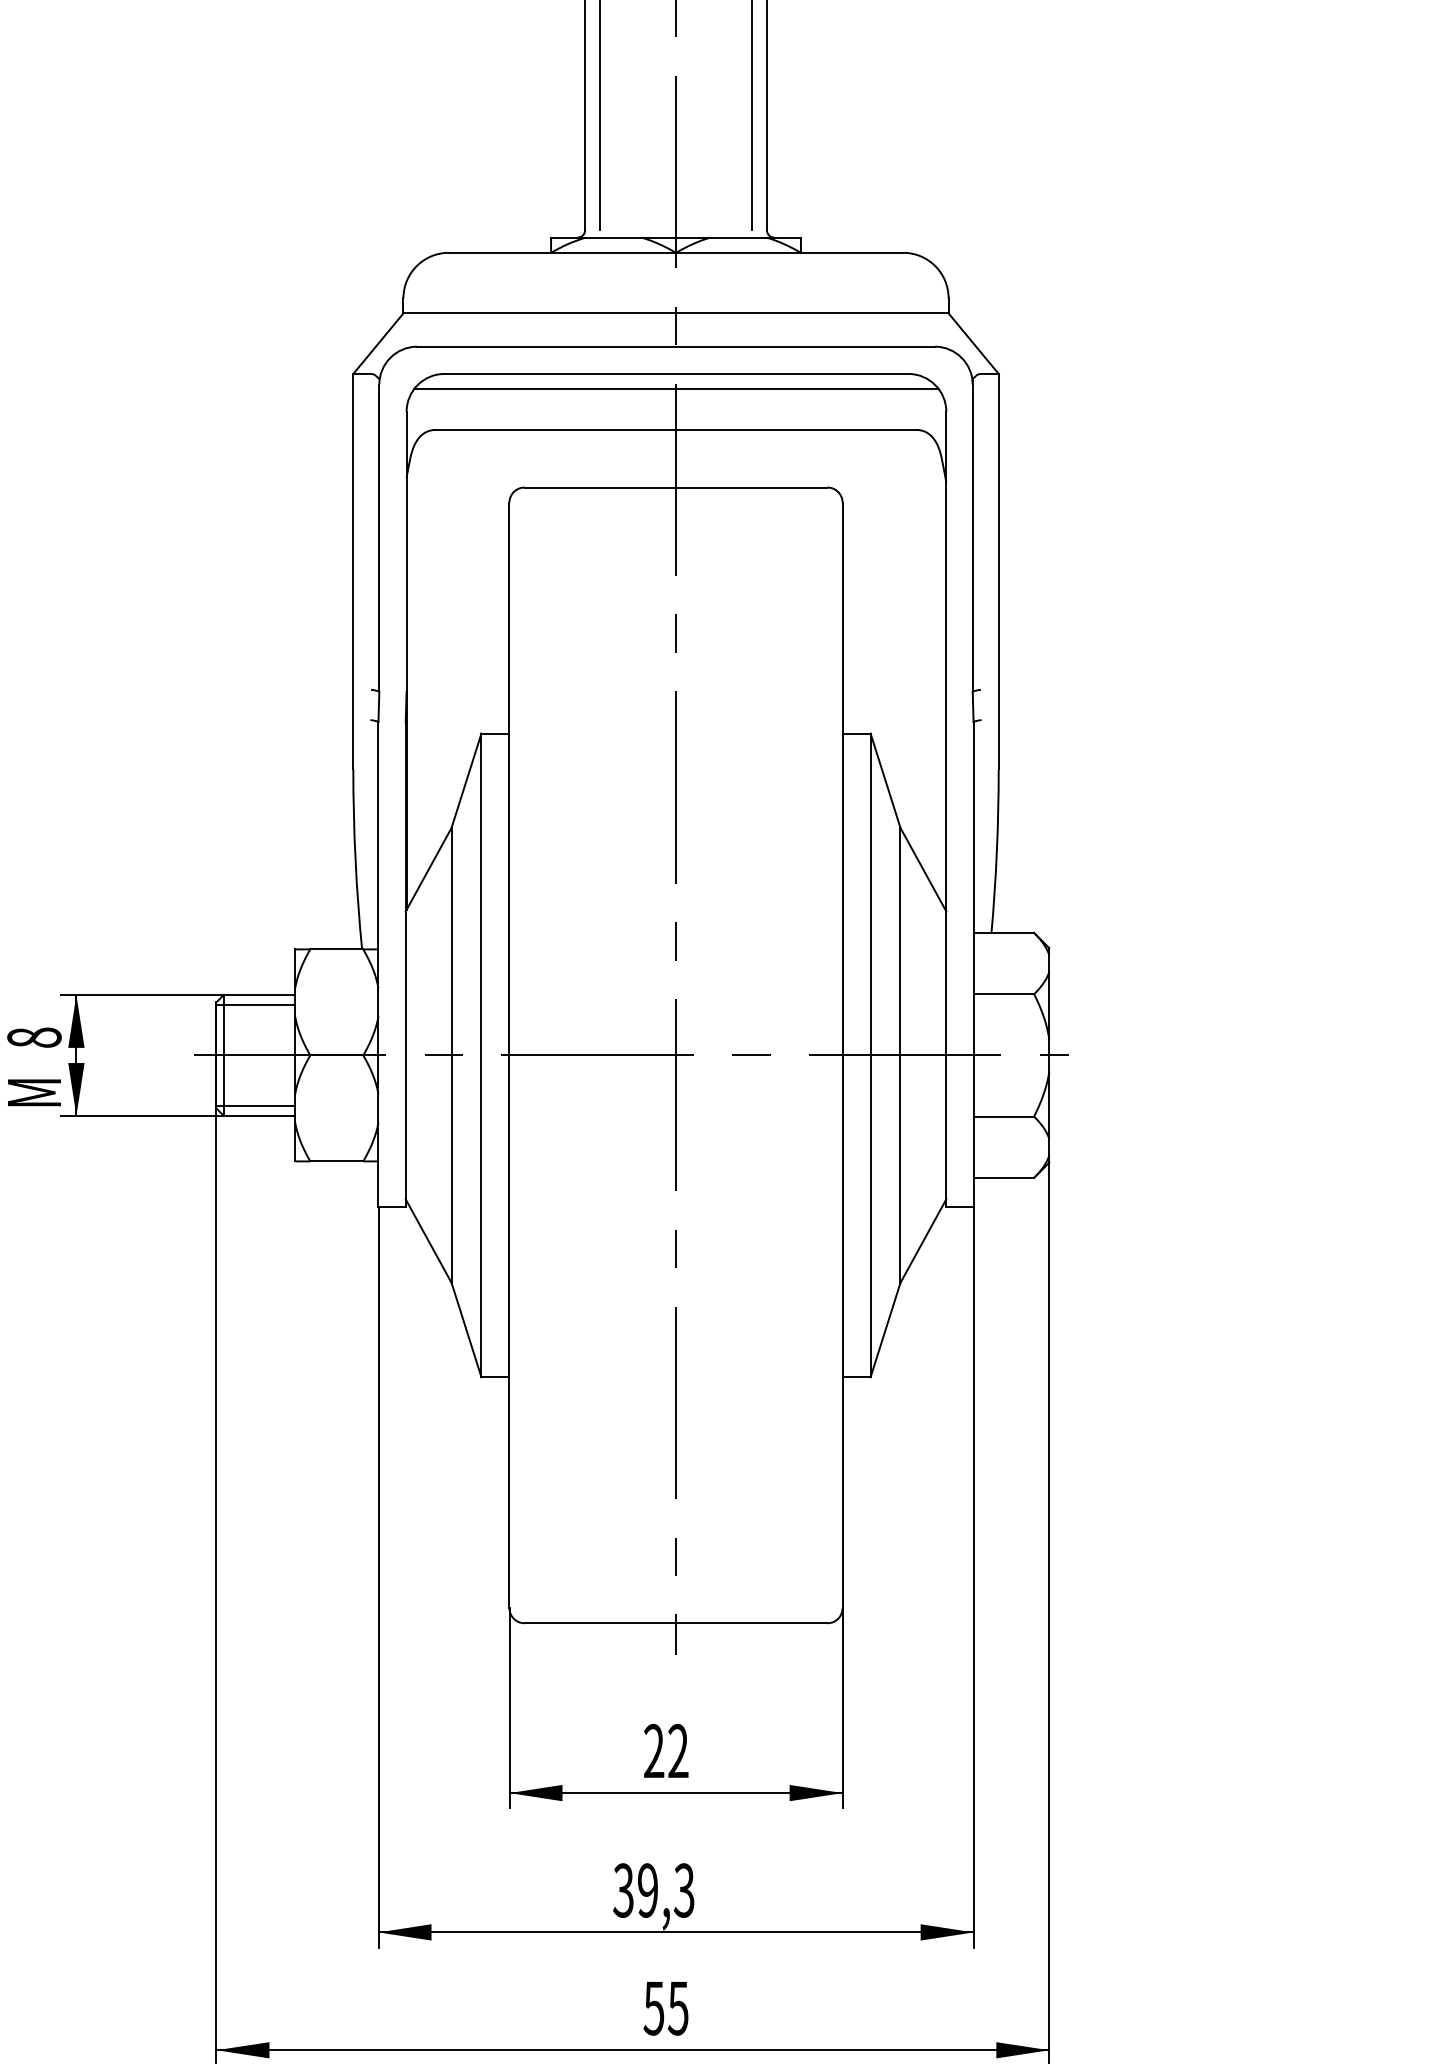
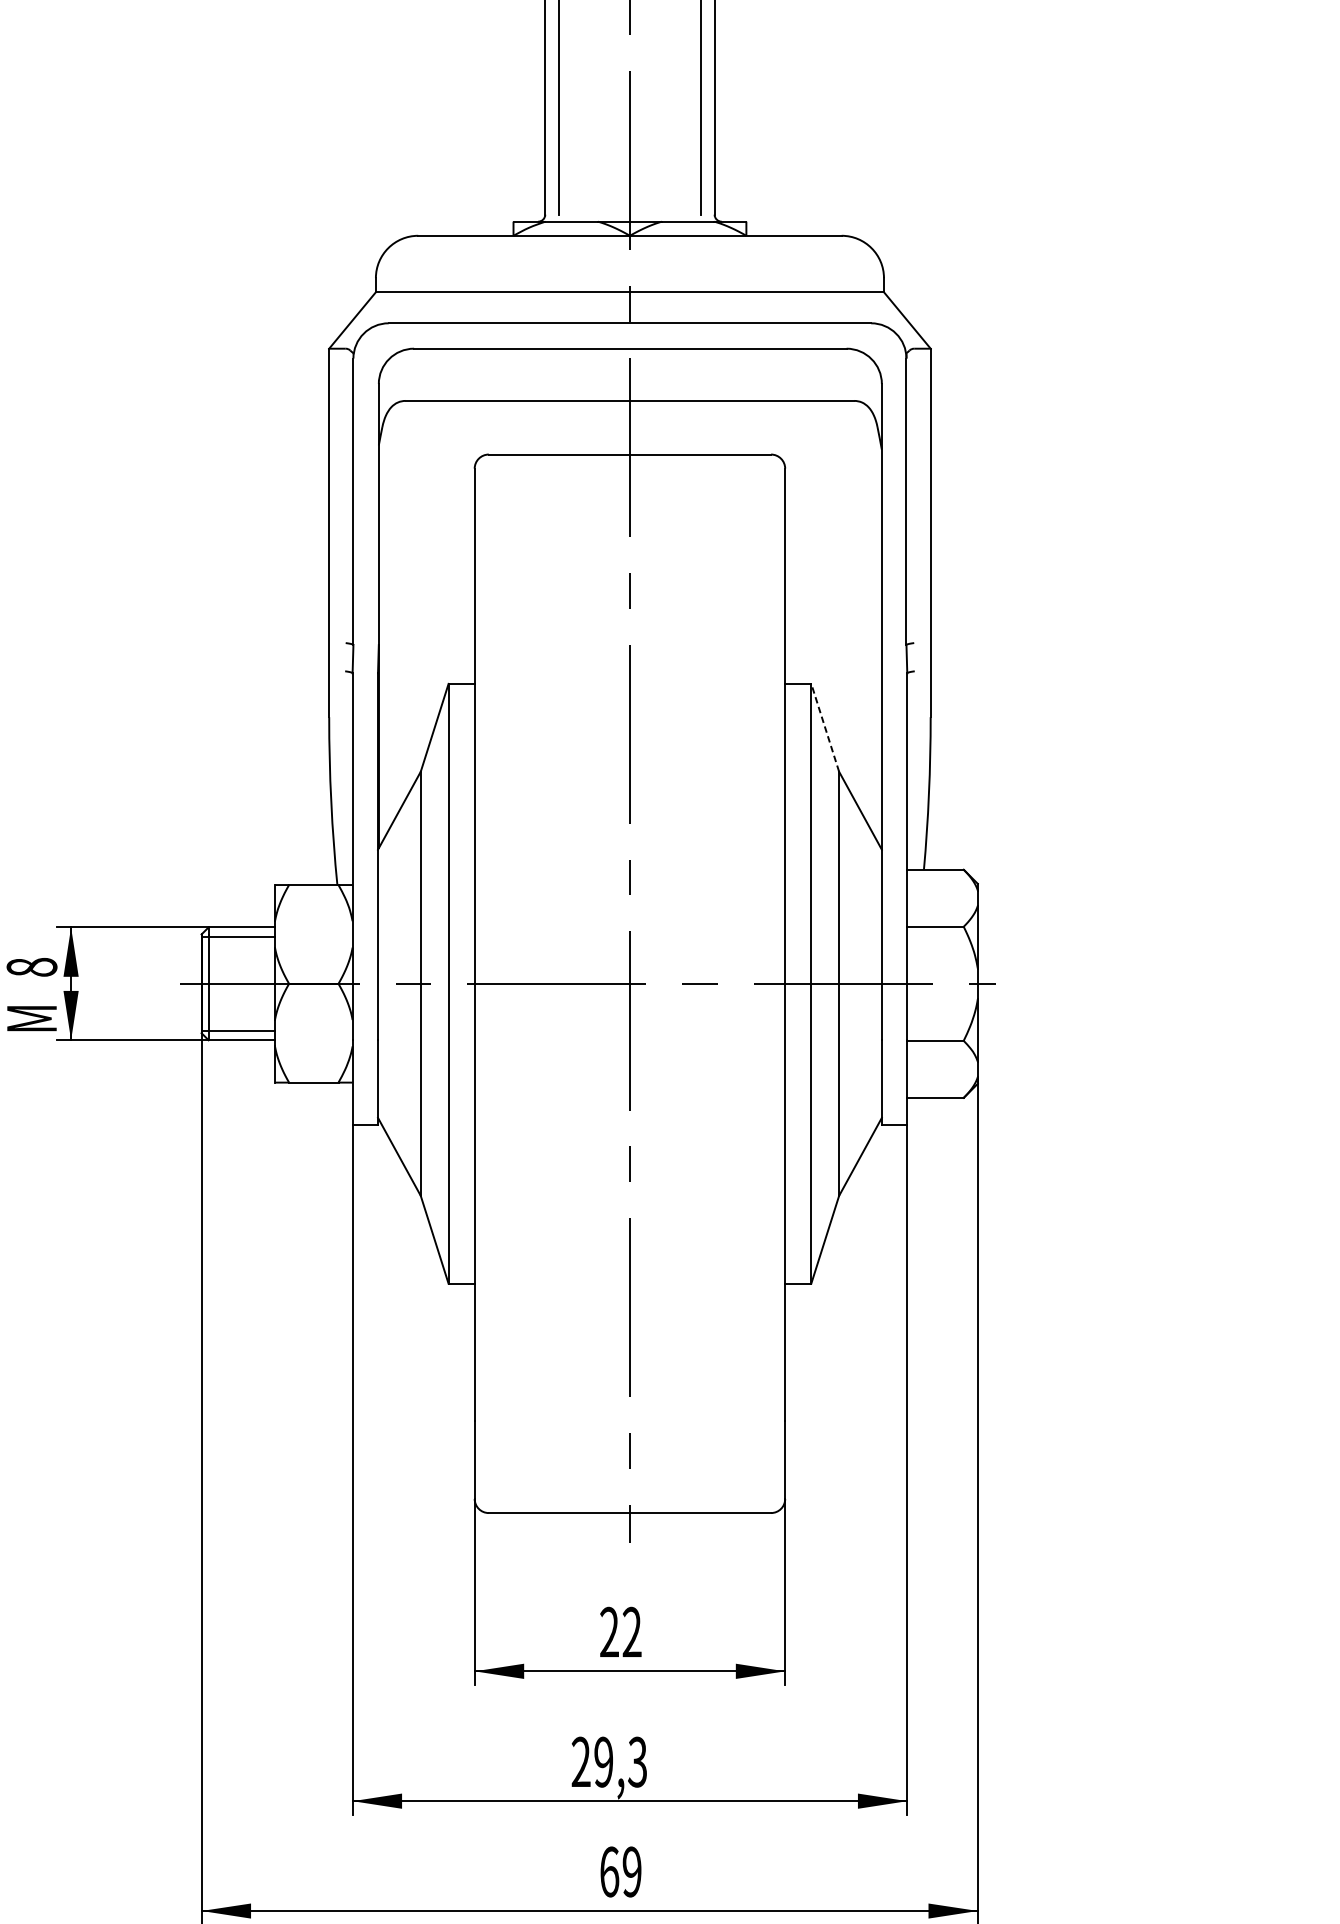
line: (676, 389) -> (630, 363), removed
line: (885, 780) -> (825, 727), solid -> dashed
text: (623, 1890) -> (580, 1762), 39,3 -> 29,3
text: (665, 2008) -> (620, 1872), 55 -> 69

